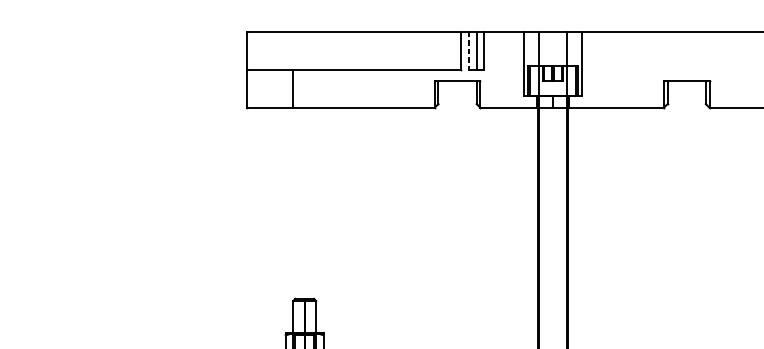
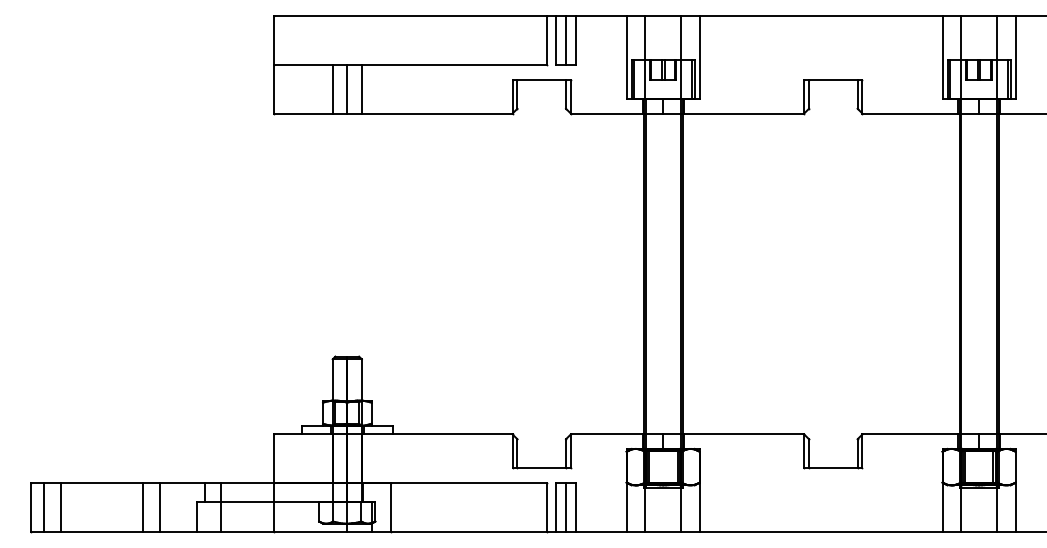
line: (469, 51) -> (556, 41), dashed -> solid
line: (304, 88) -> (347, 89), added
line: (315, 88) -> (361, 89), added

